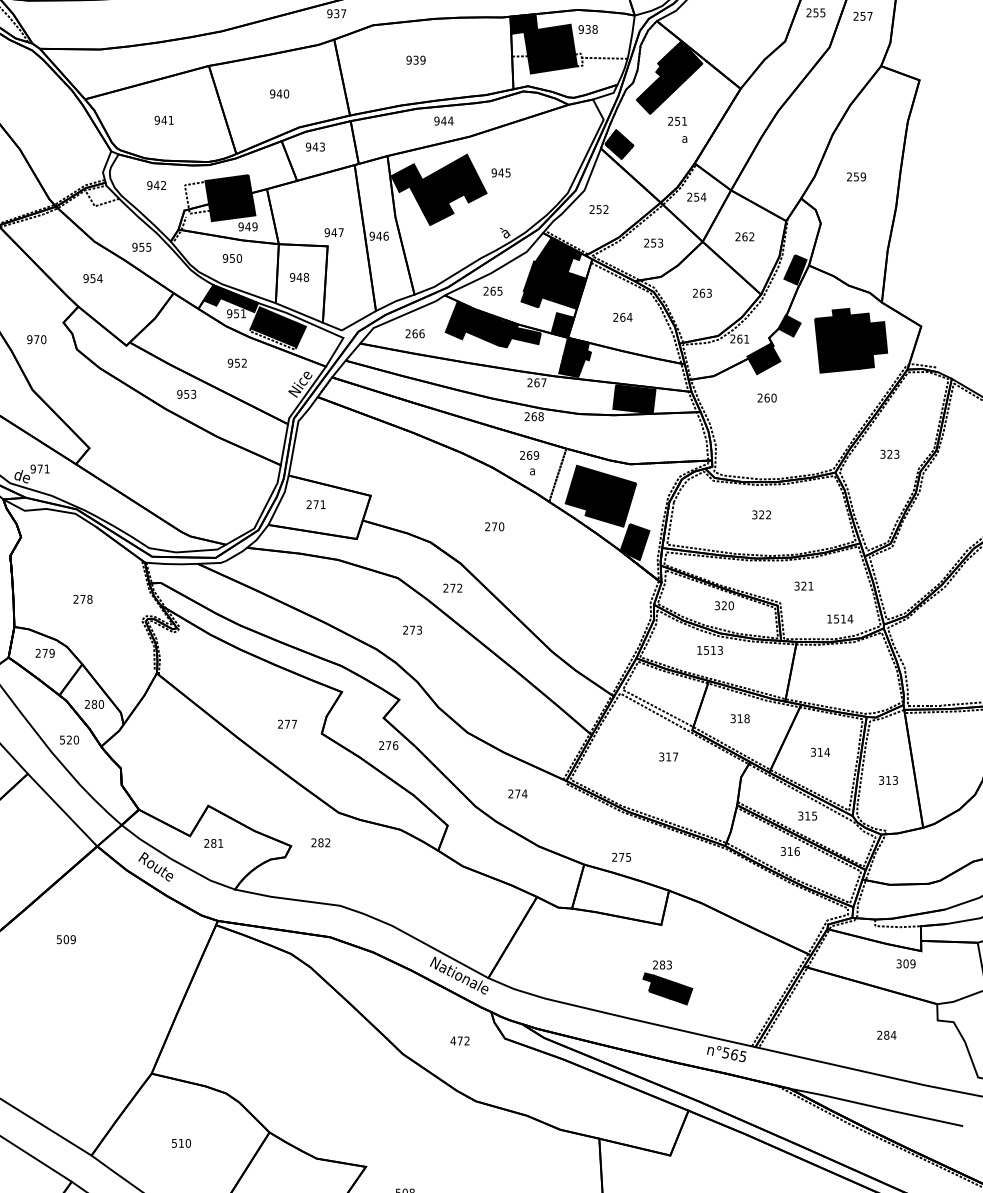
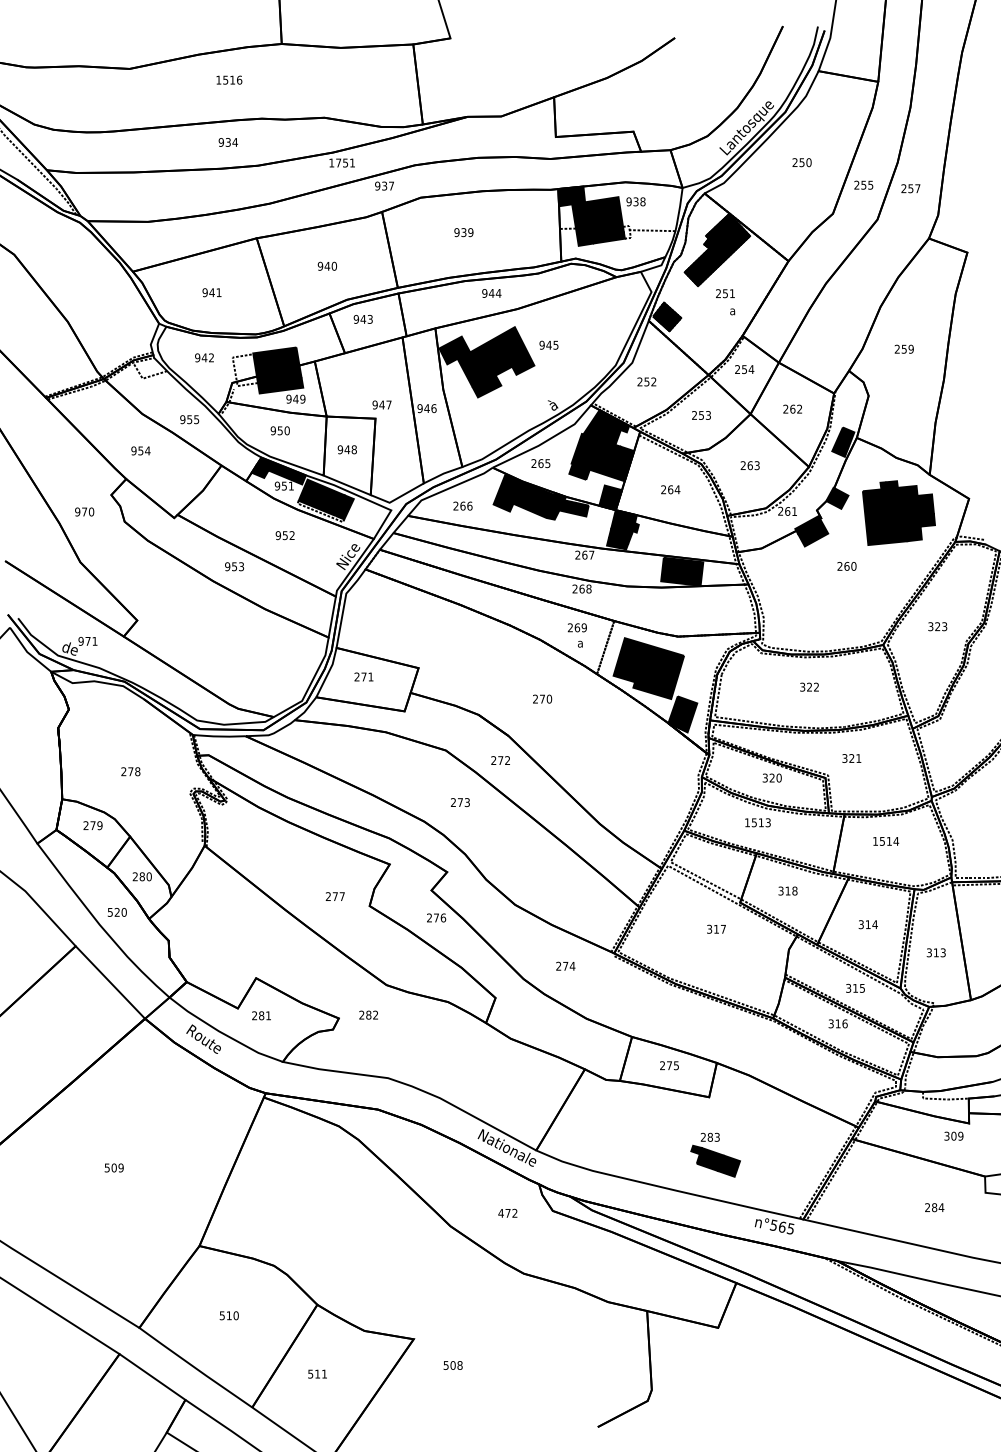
text: (766, 398) -> (846, 566), moved
text: (840, 619) -> (886, 841), moved
text: (621, 857) -> (669, 1065), moved
text: (65, 939) -> (113, 1167), moved

